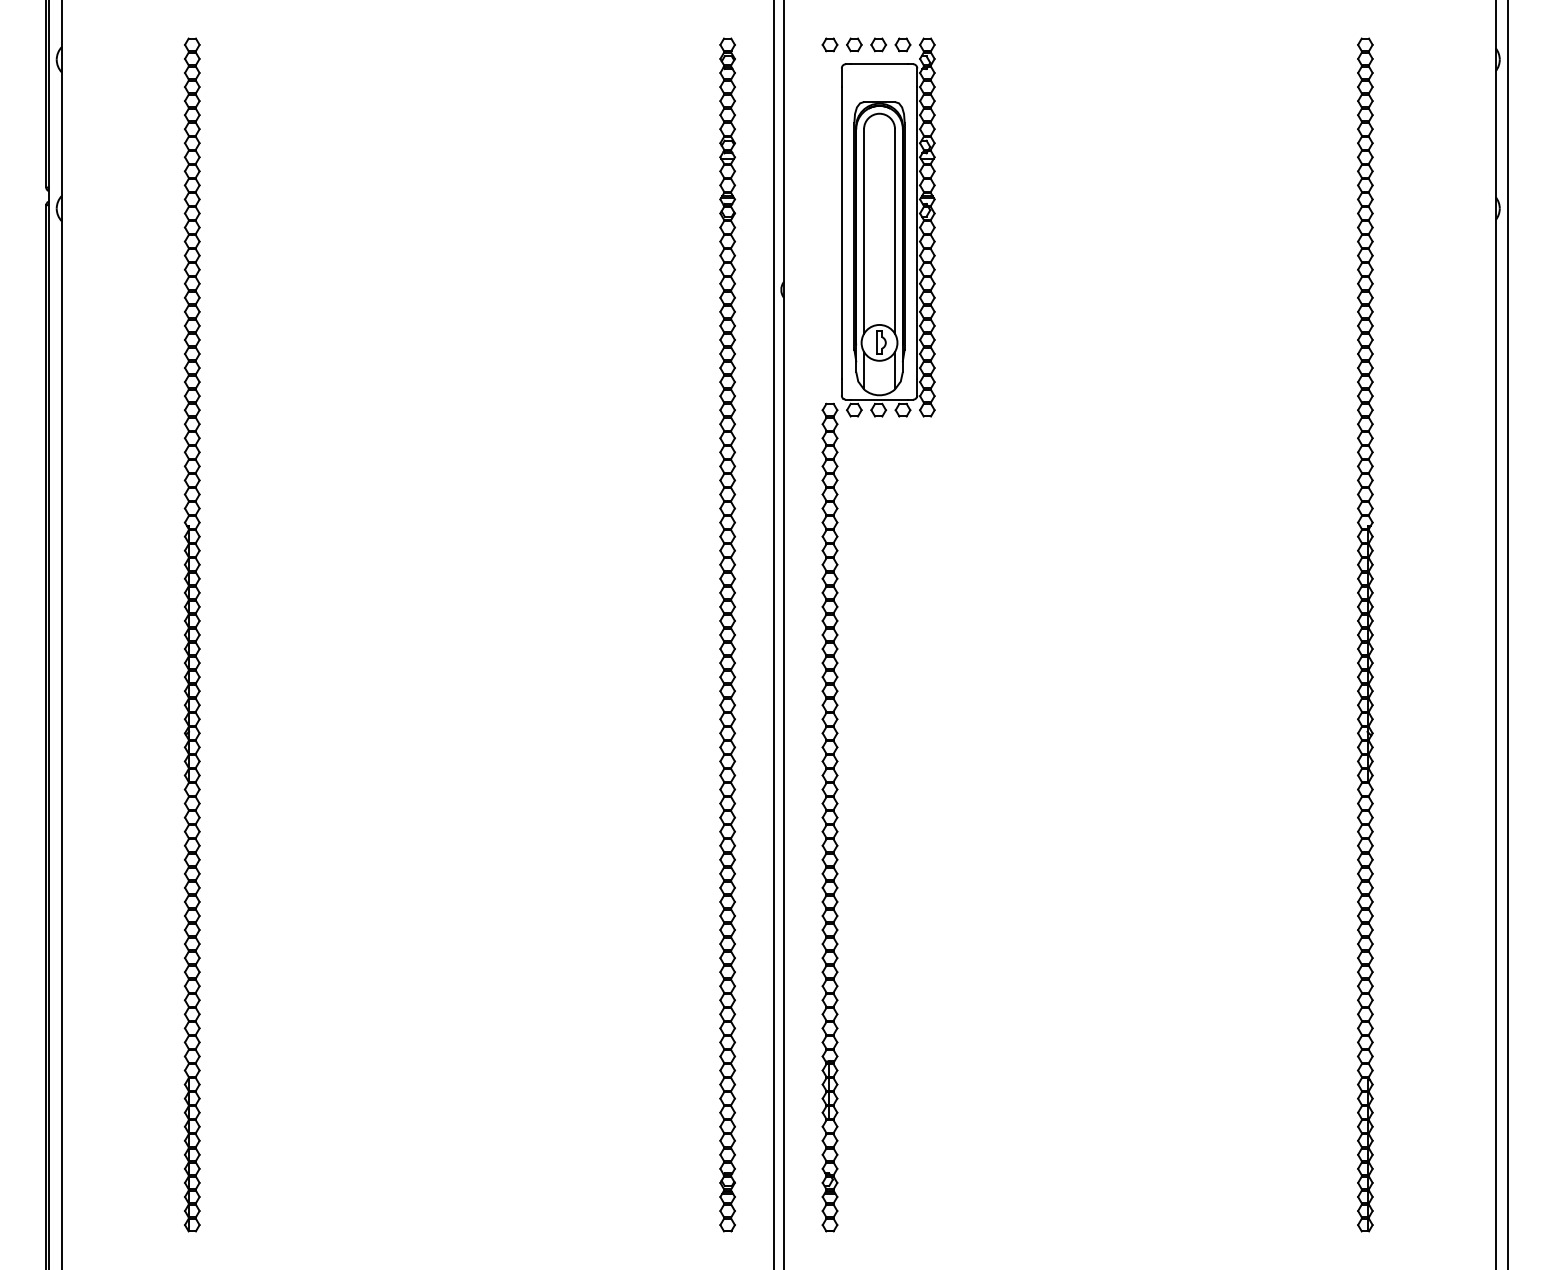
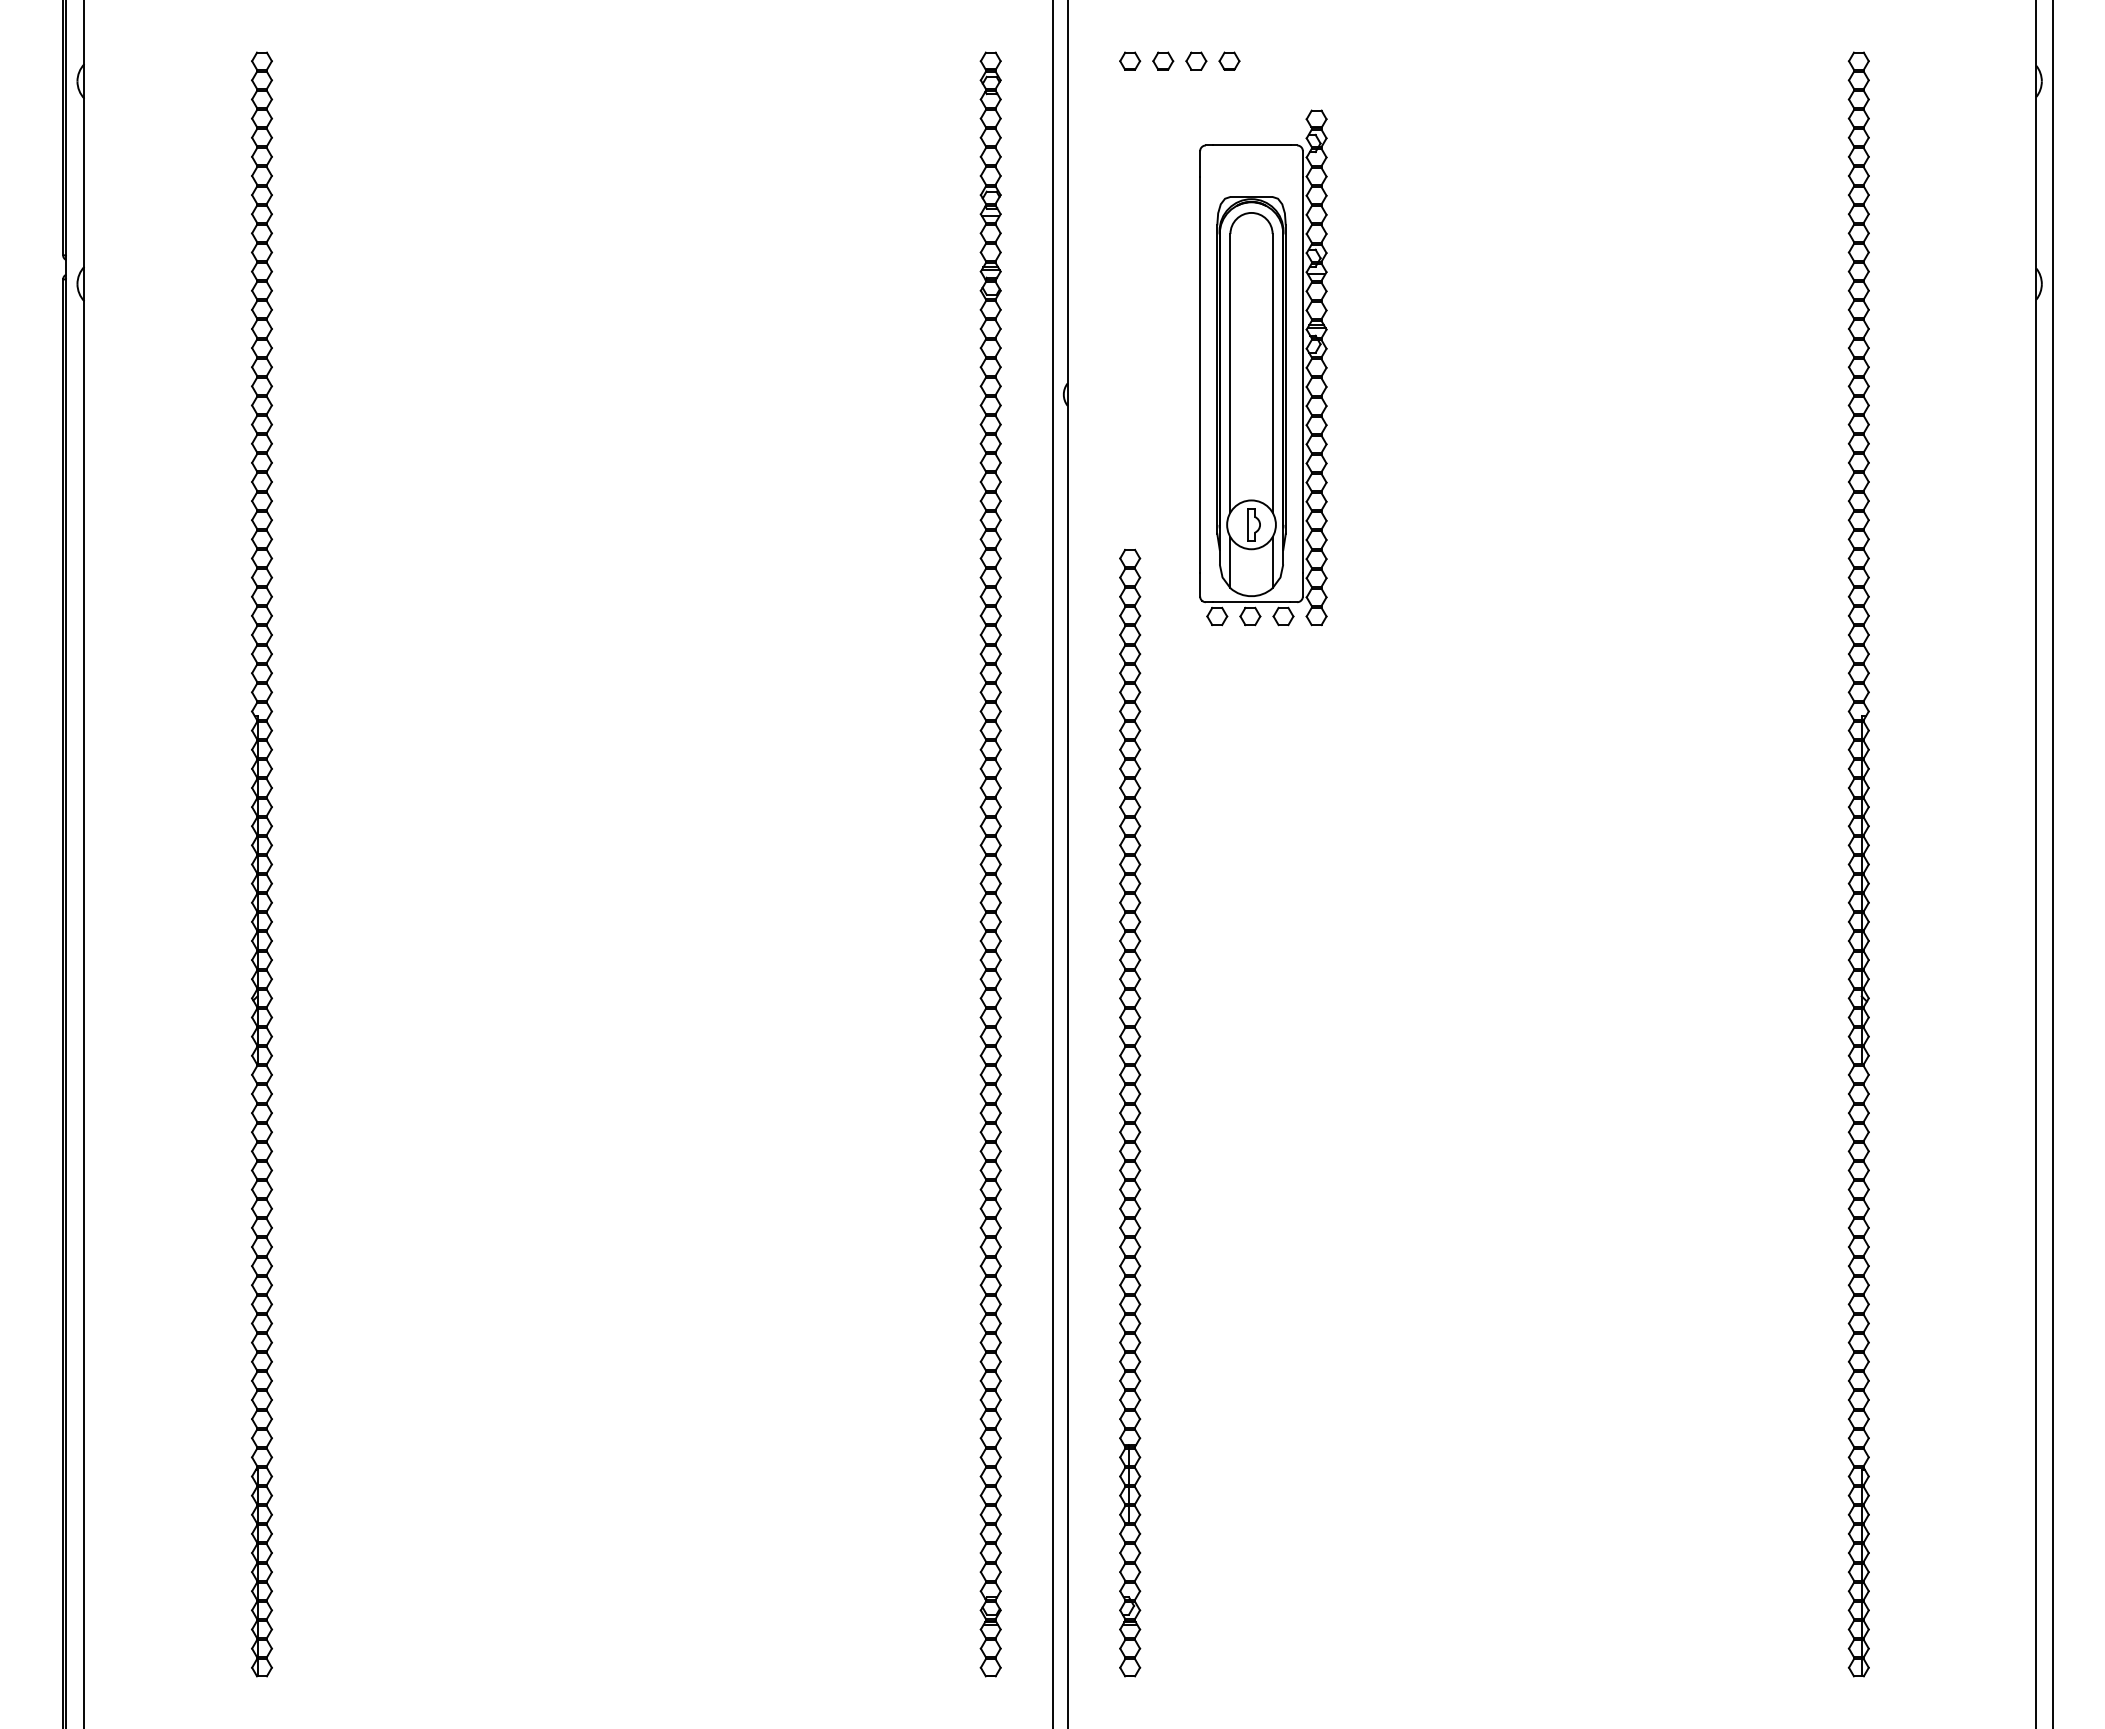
part: (888, 227) -> (1263, 367), moved

